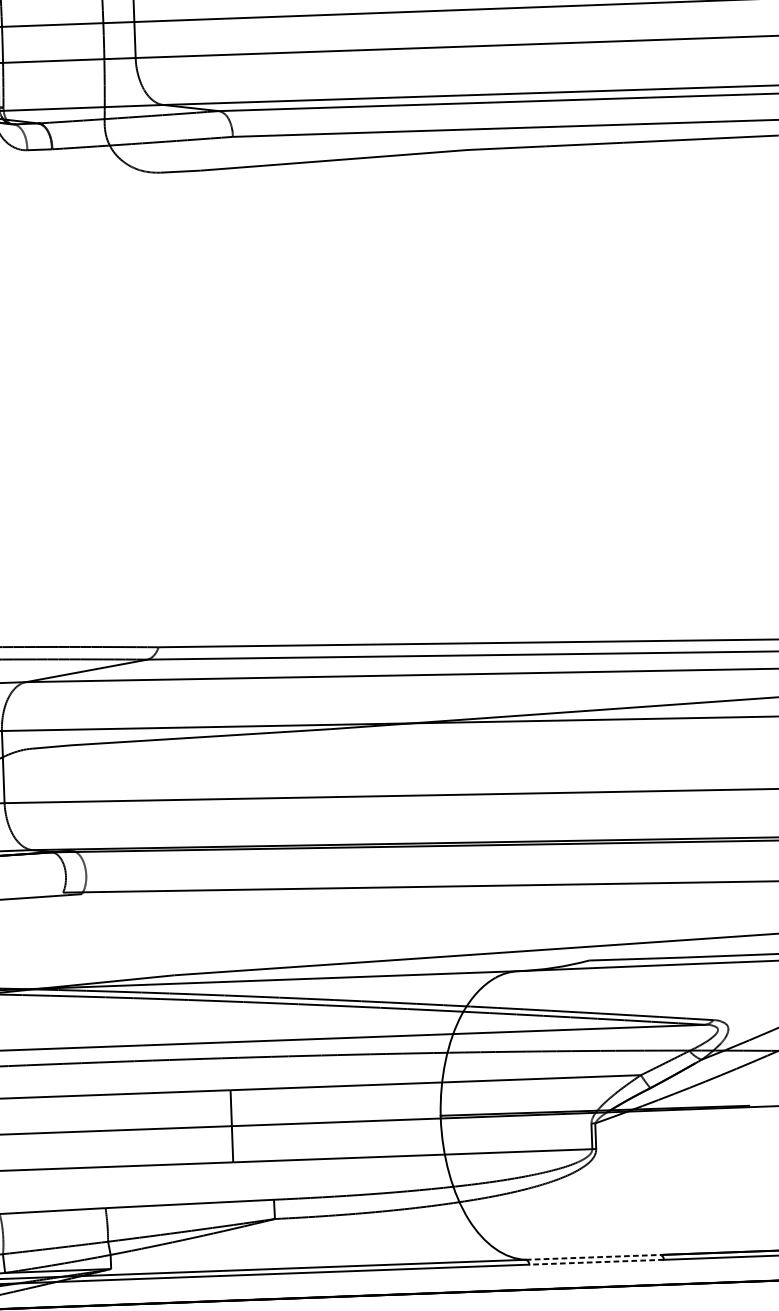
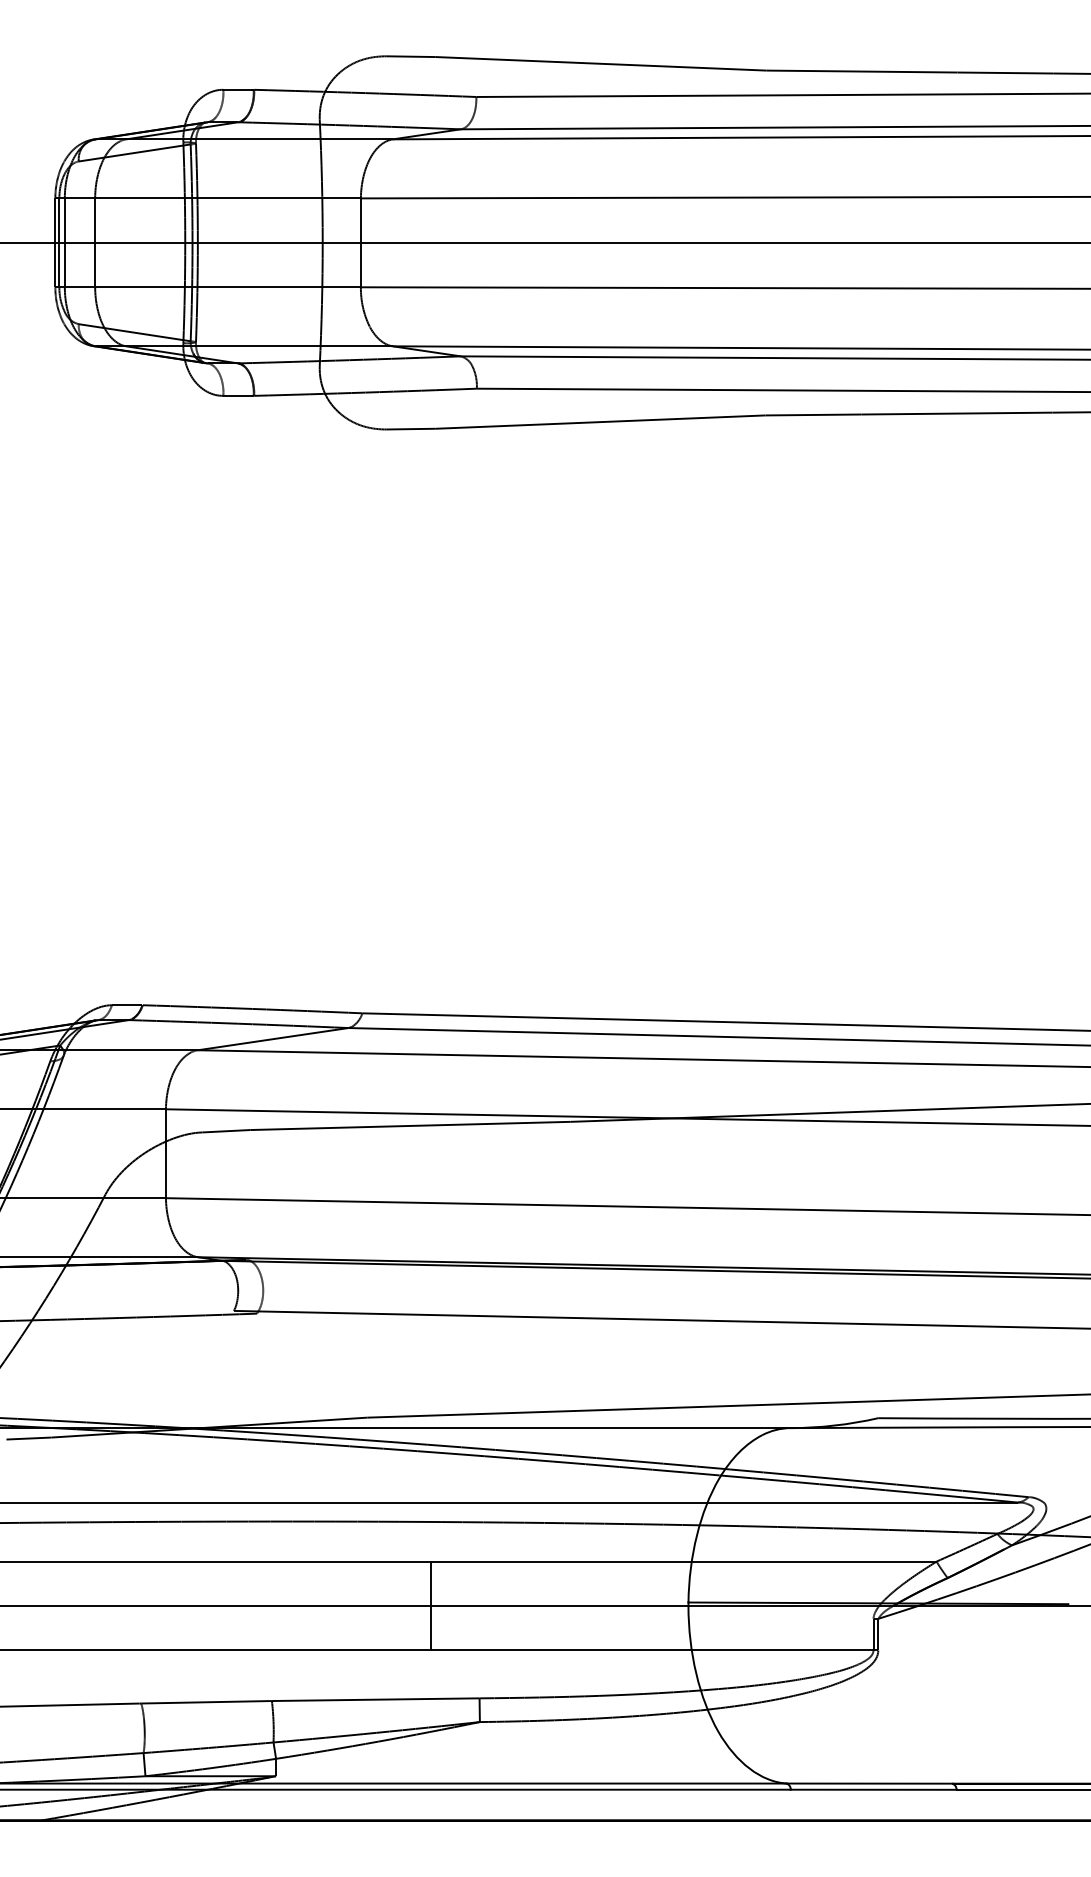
line: (593, 1257) -> (869, 1783), dashed -> solid
line: (596, 1262) -> (873, 1789), dashed -> solid

